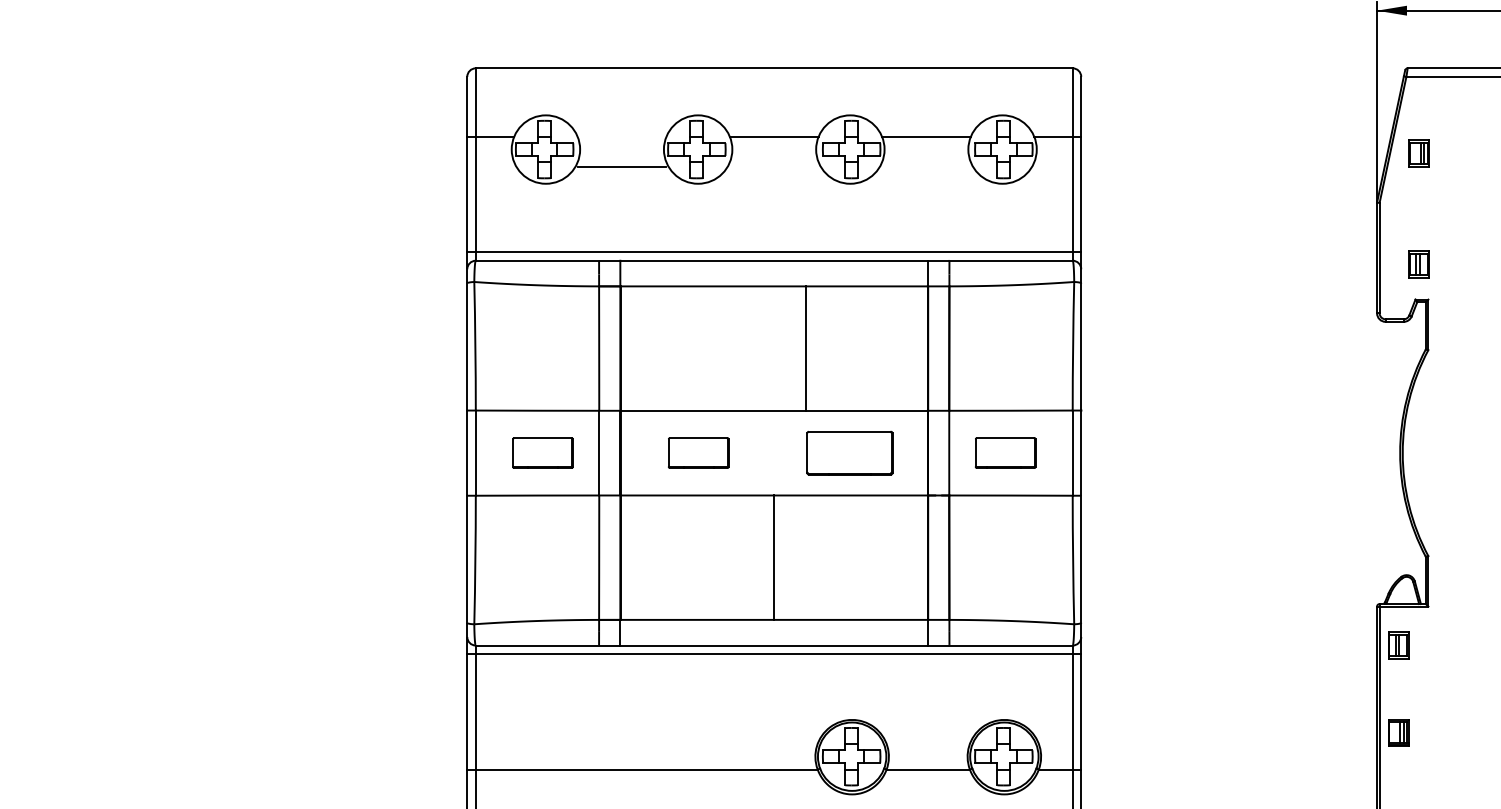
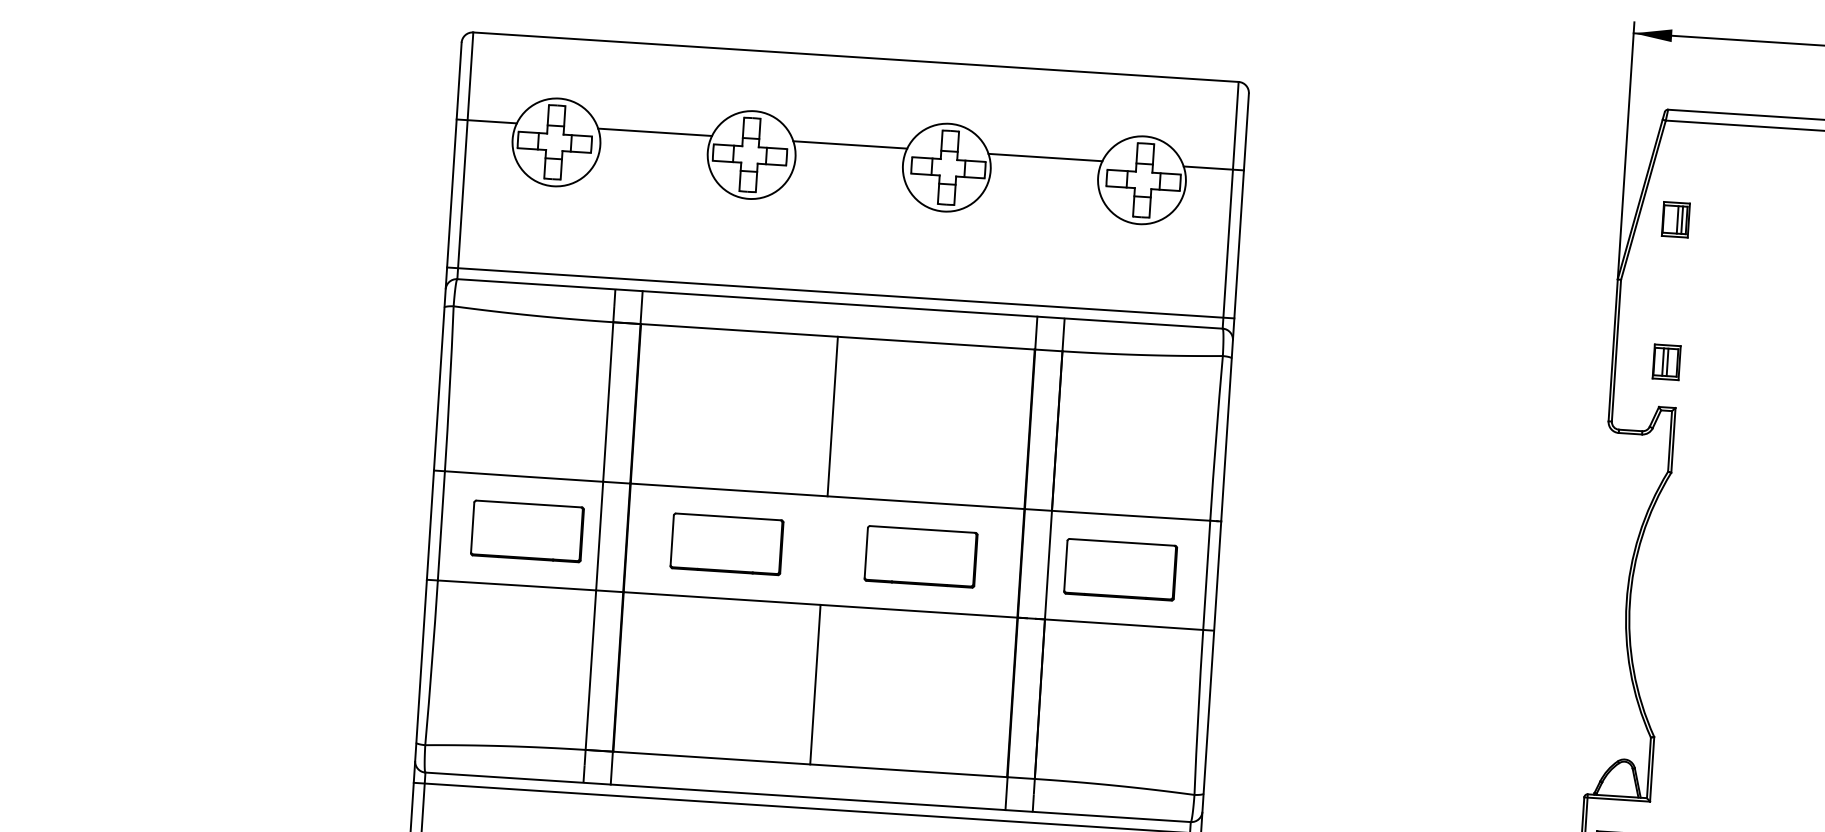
line: (621, 166) -> (654, 131), moved
line: (806, 348) -> (833, 416), moved
part: (542, 452) -> (526, 530), size x1.43
part: (698, 452) -> (726, 543), size x1.43
part: (1005, 452) -> (1120, 568), size x1.43

